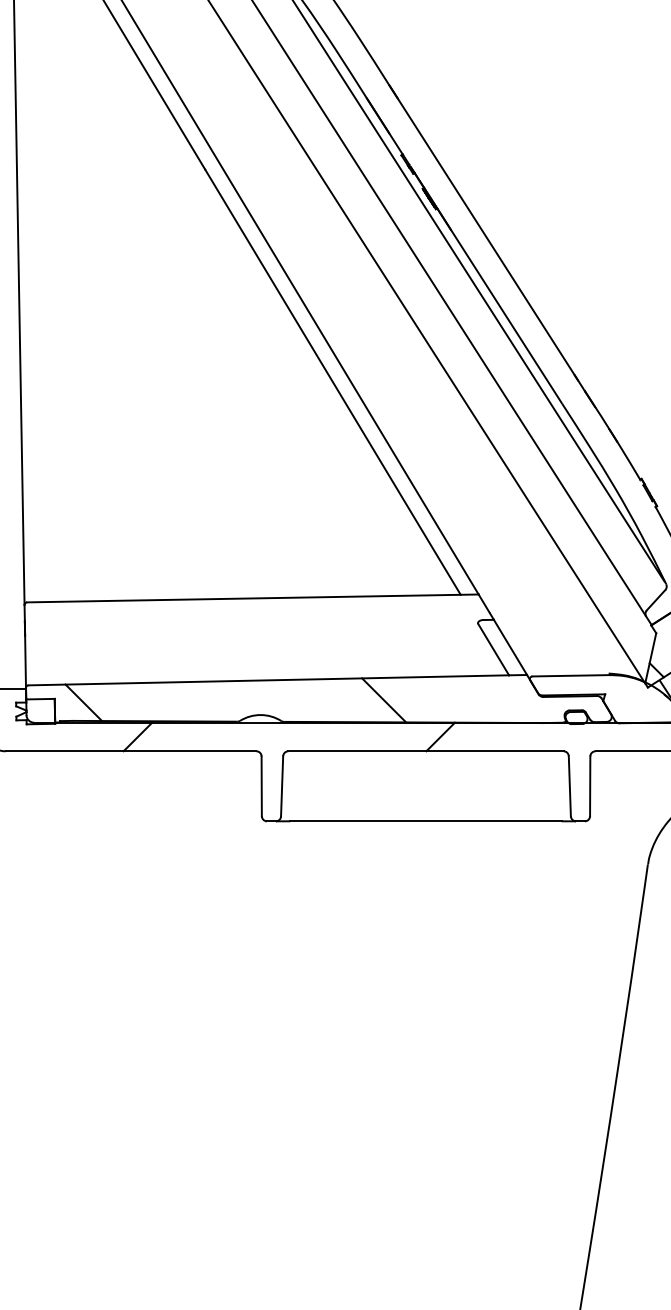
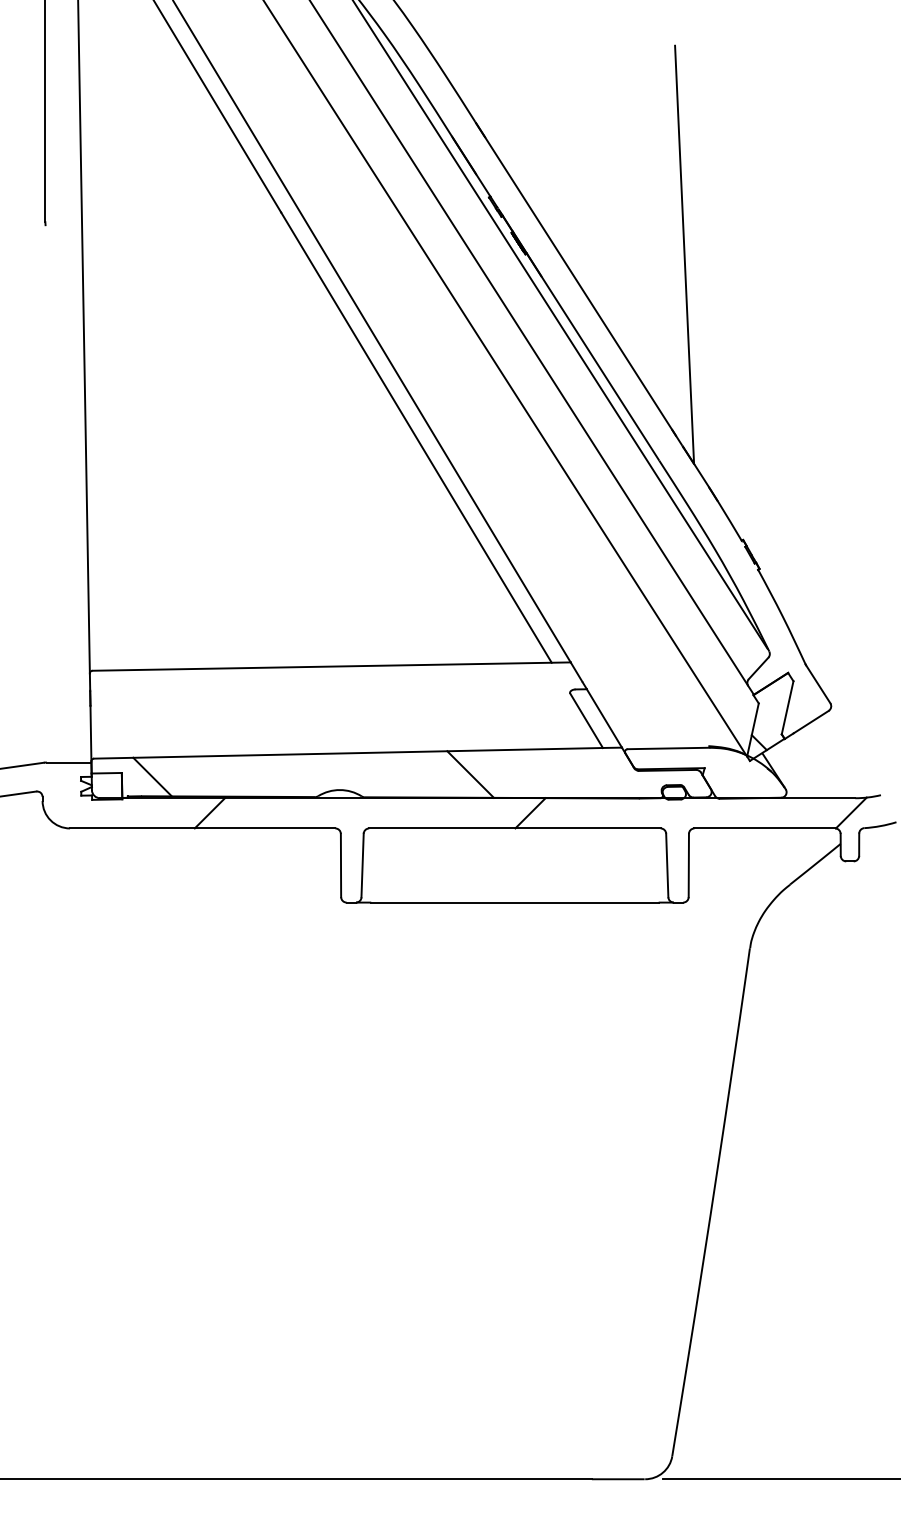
line: (586, 208) -> (684, 253), added

